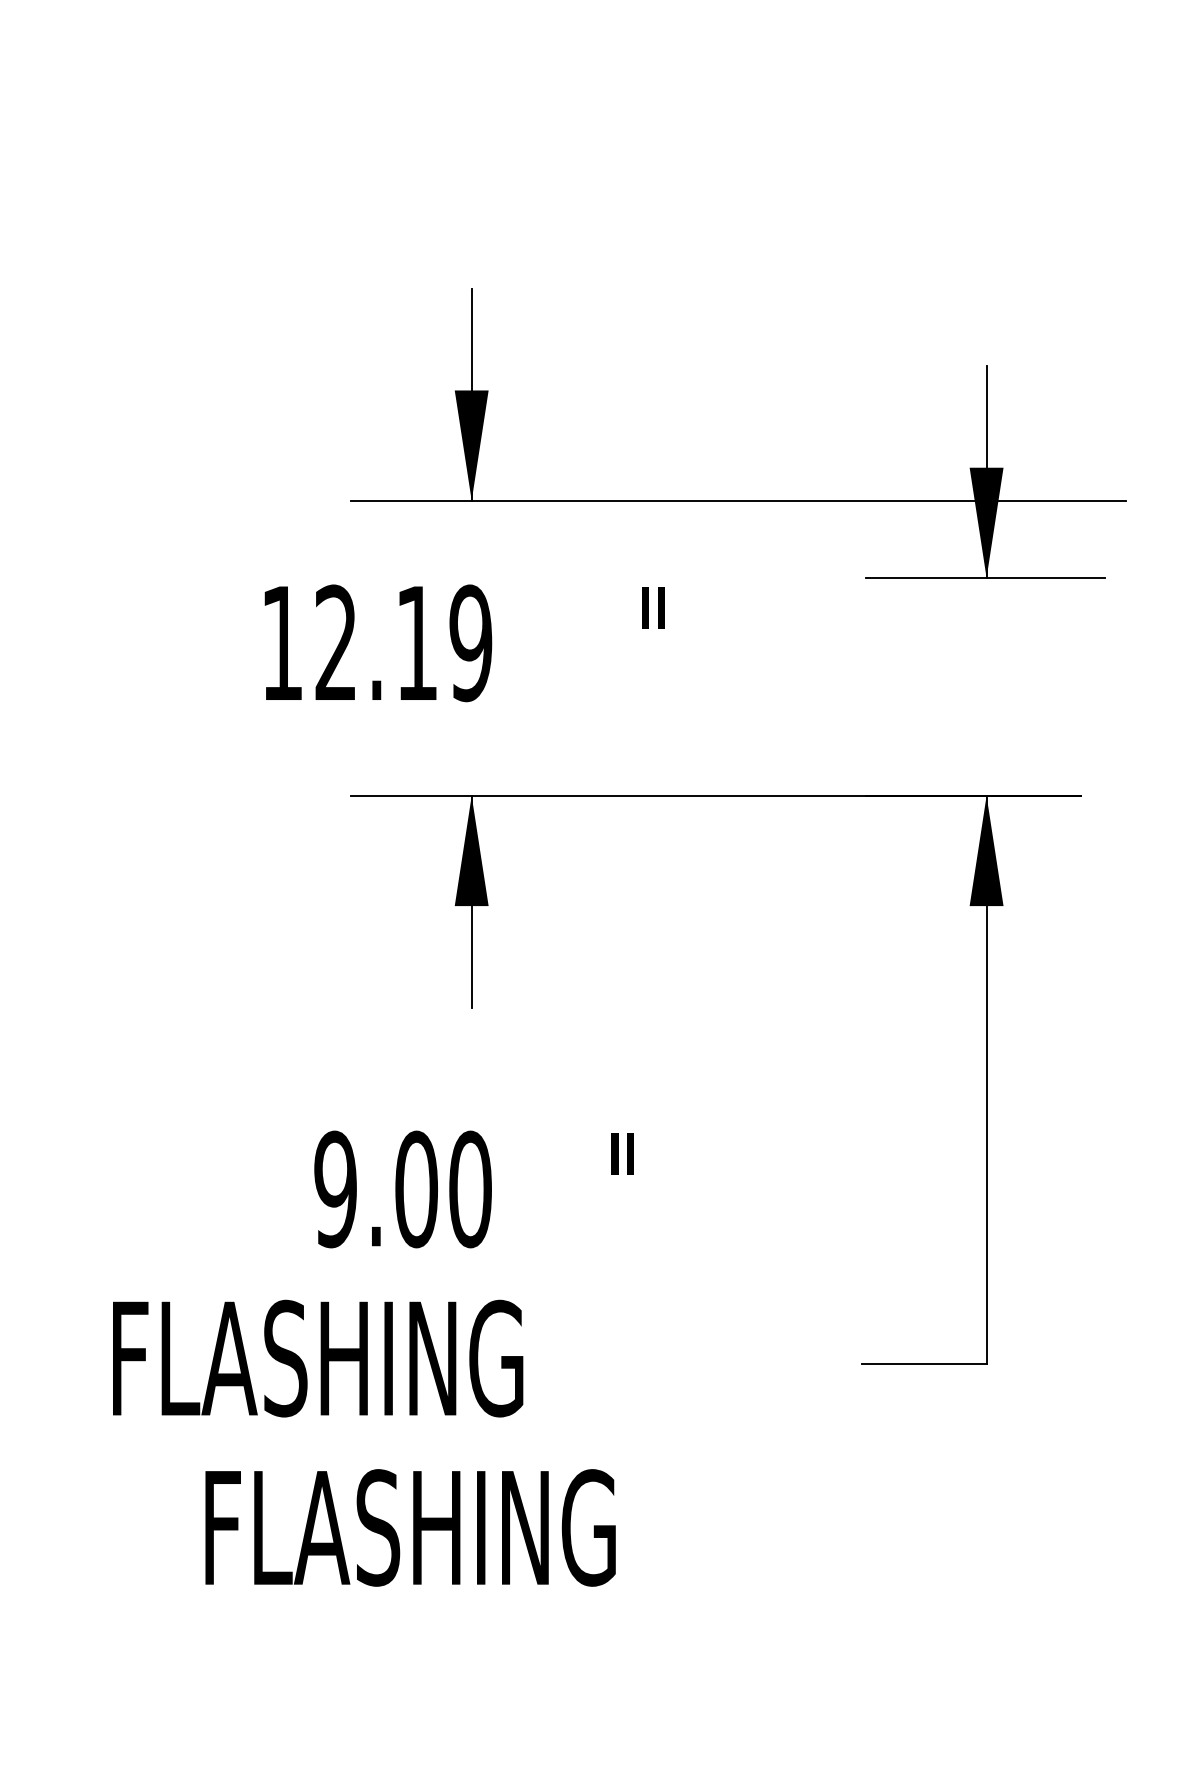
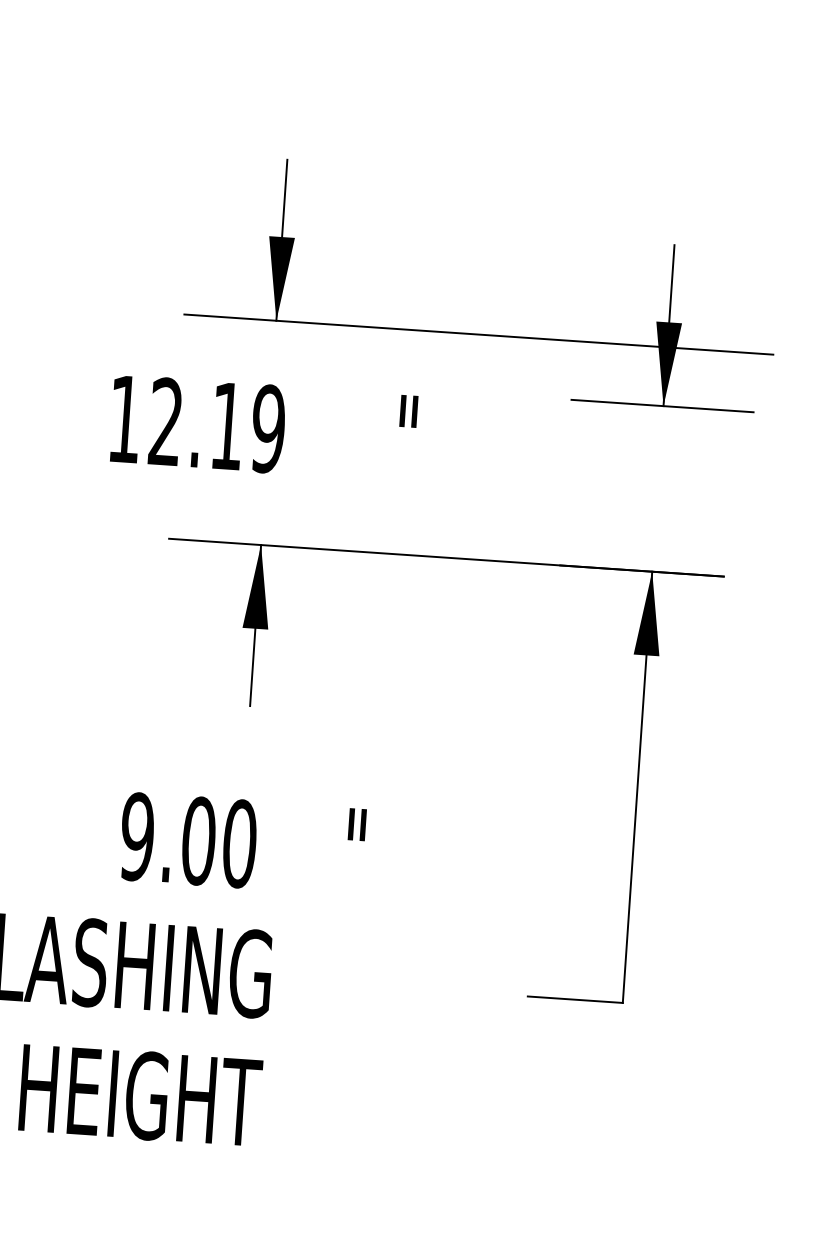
text: (414, 1527) -> (179, 1097), FLASHING -> HEIGHT

